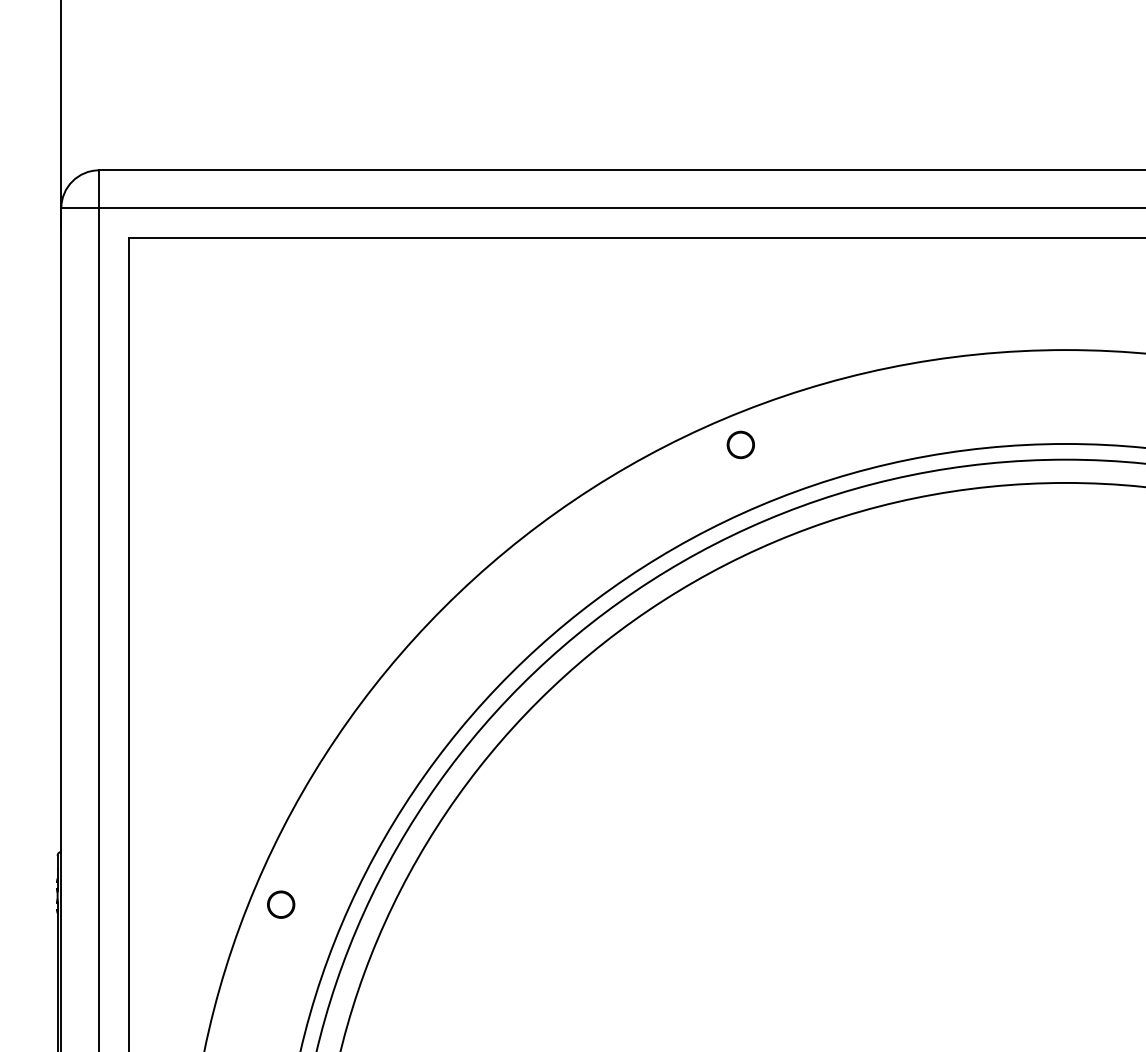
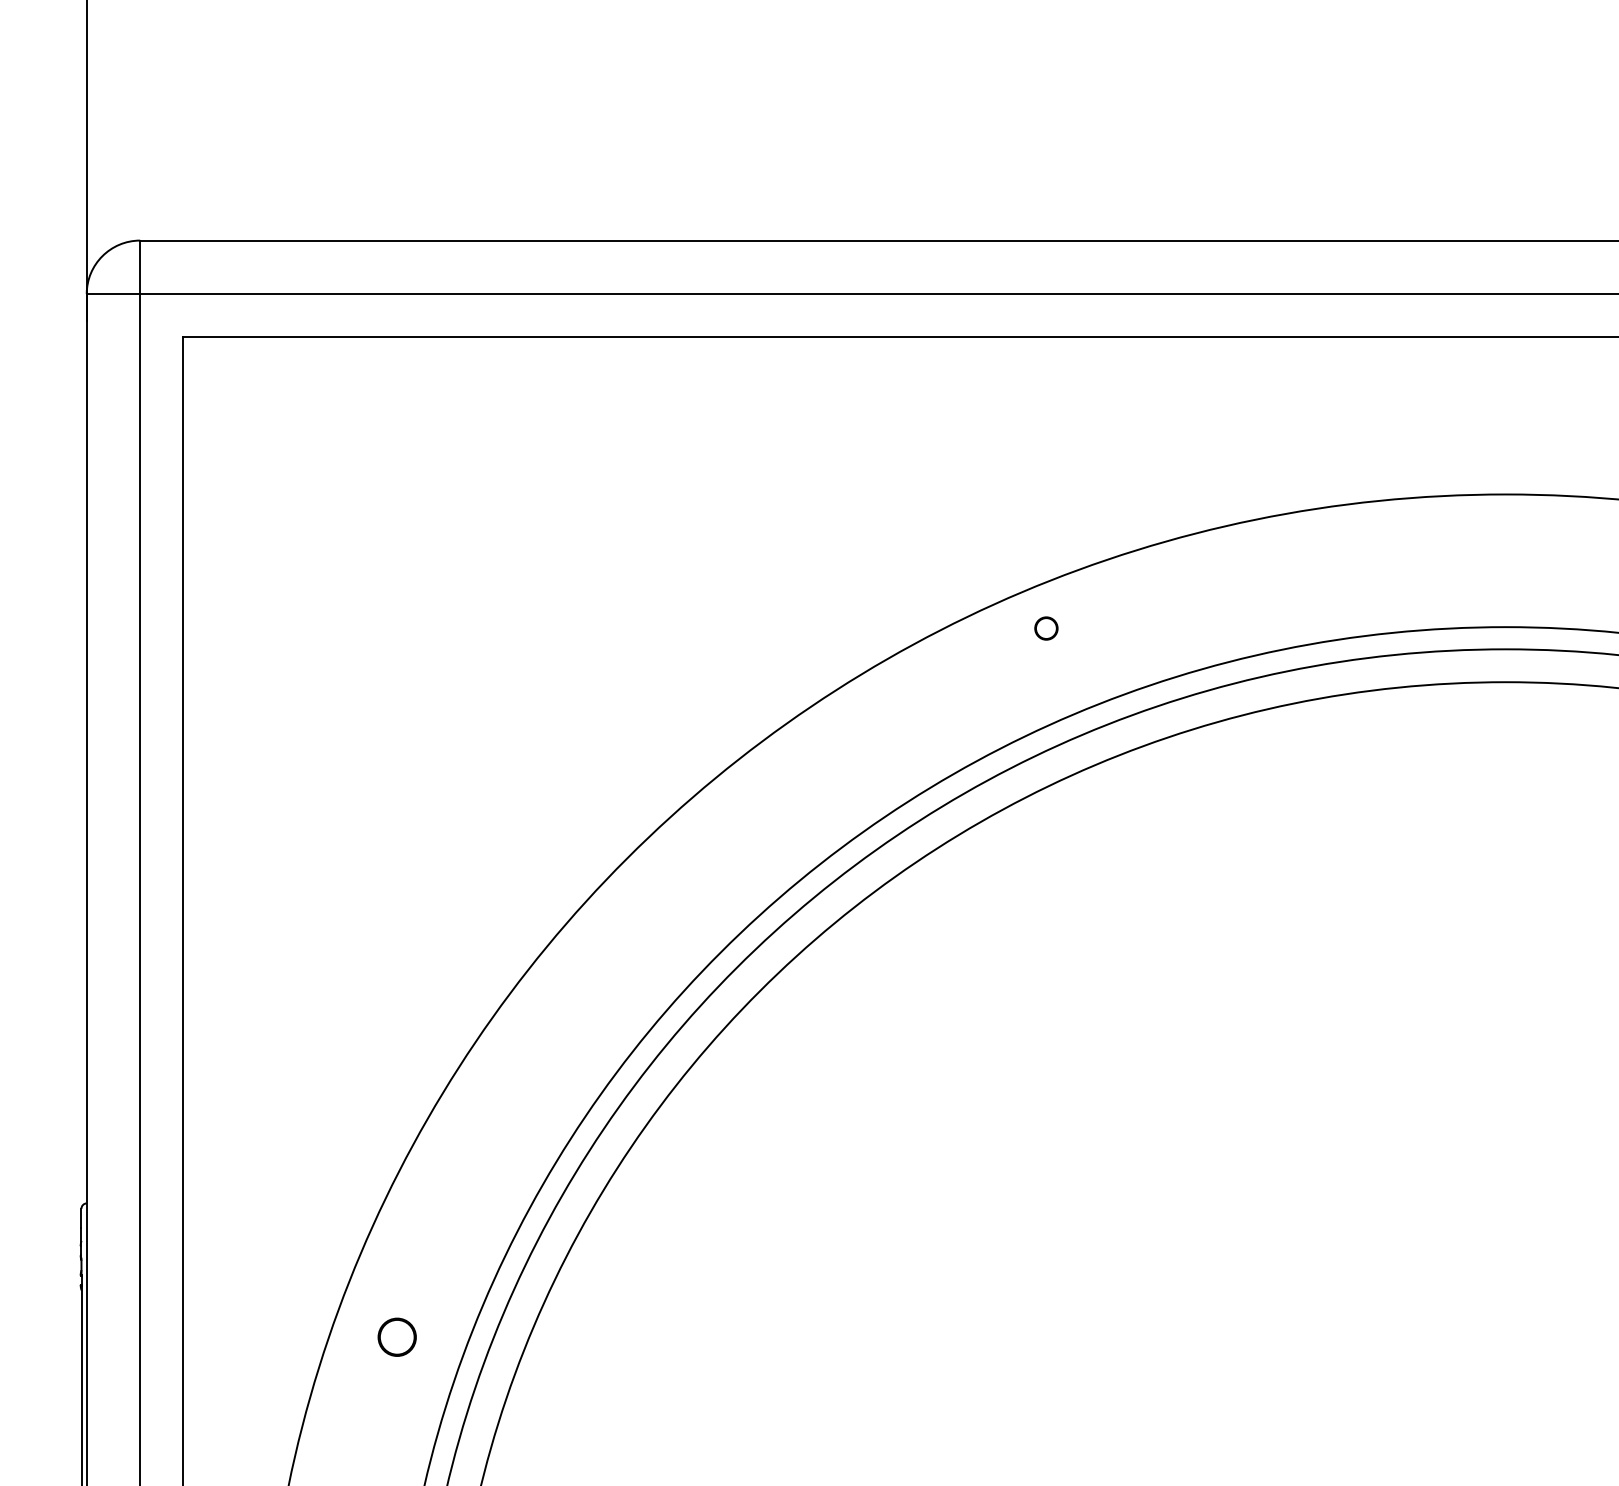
part: (740, 444) -> (1046, 627), size x0.6
circle: (281, 904) -> (397, 1336), moved

